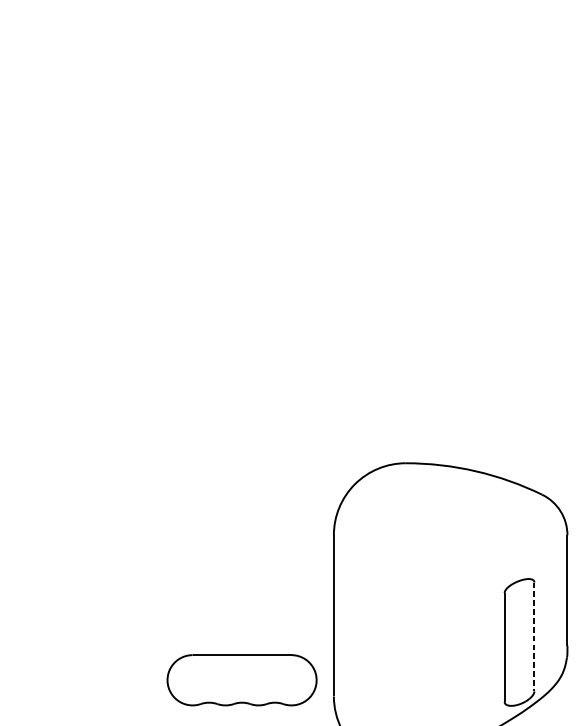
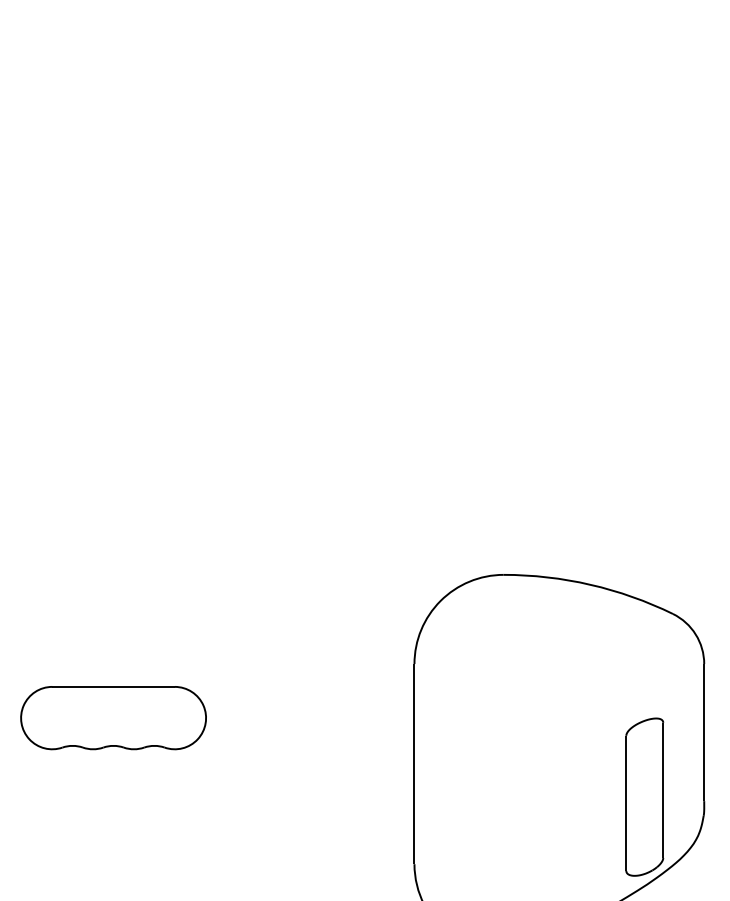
line: (534, 637) -> (663, 790), dashed -> solid
part: (242, 680) -> (113, 718), moved

